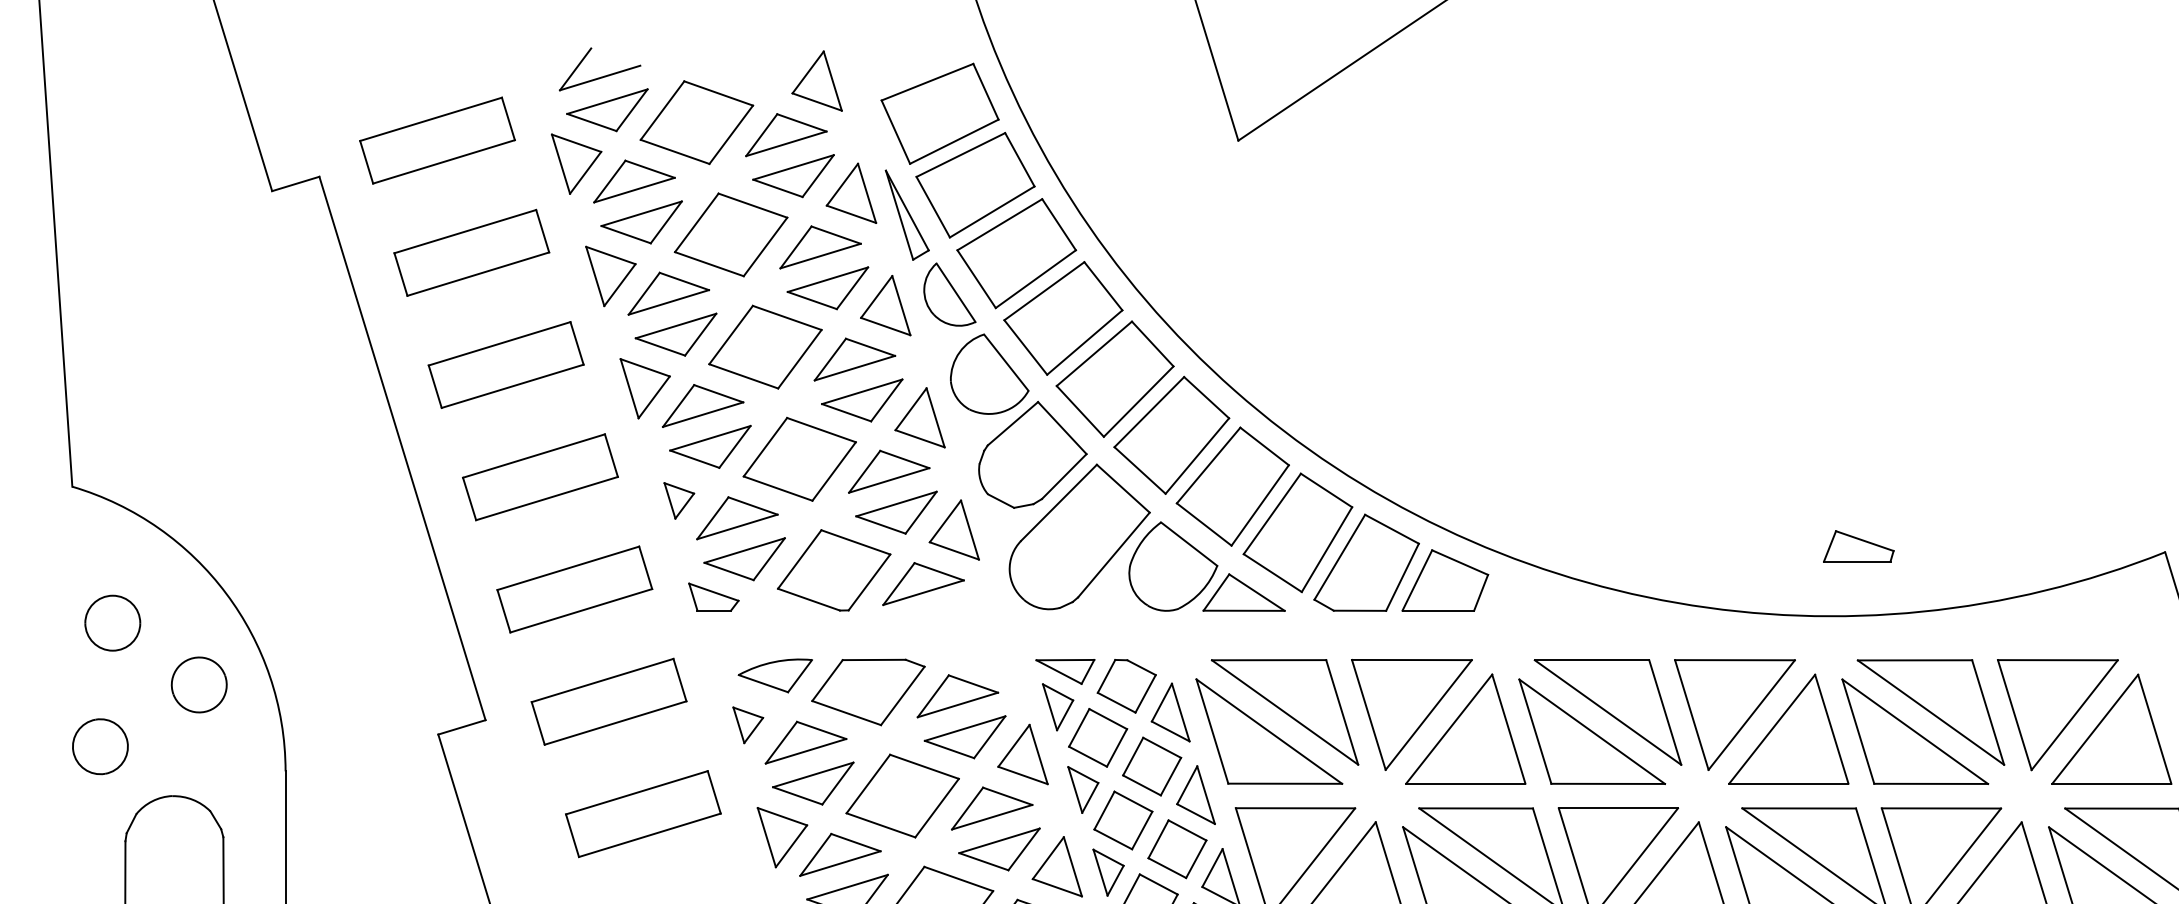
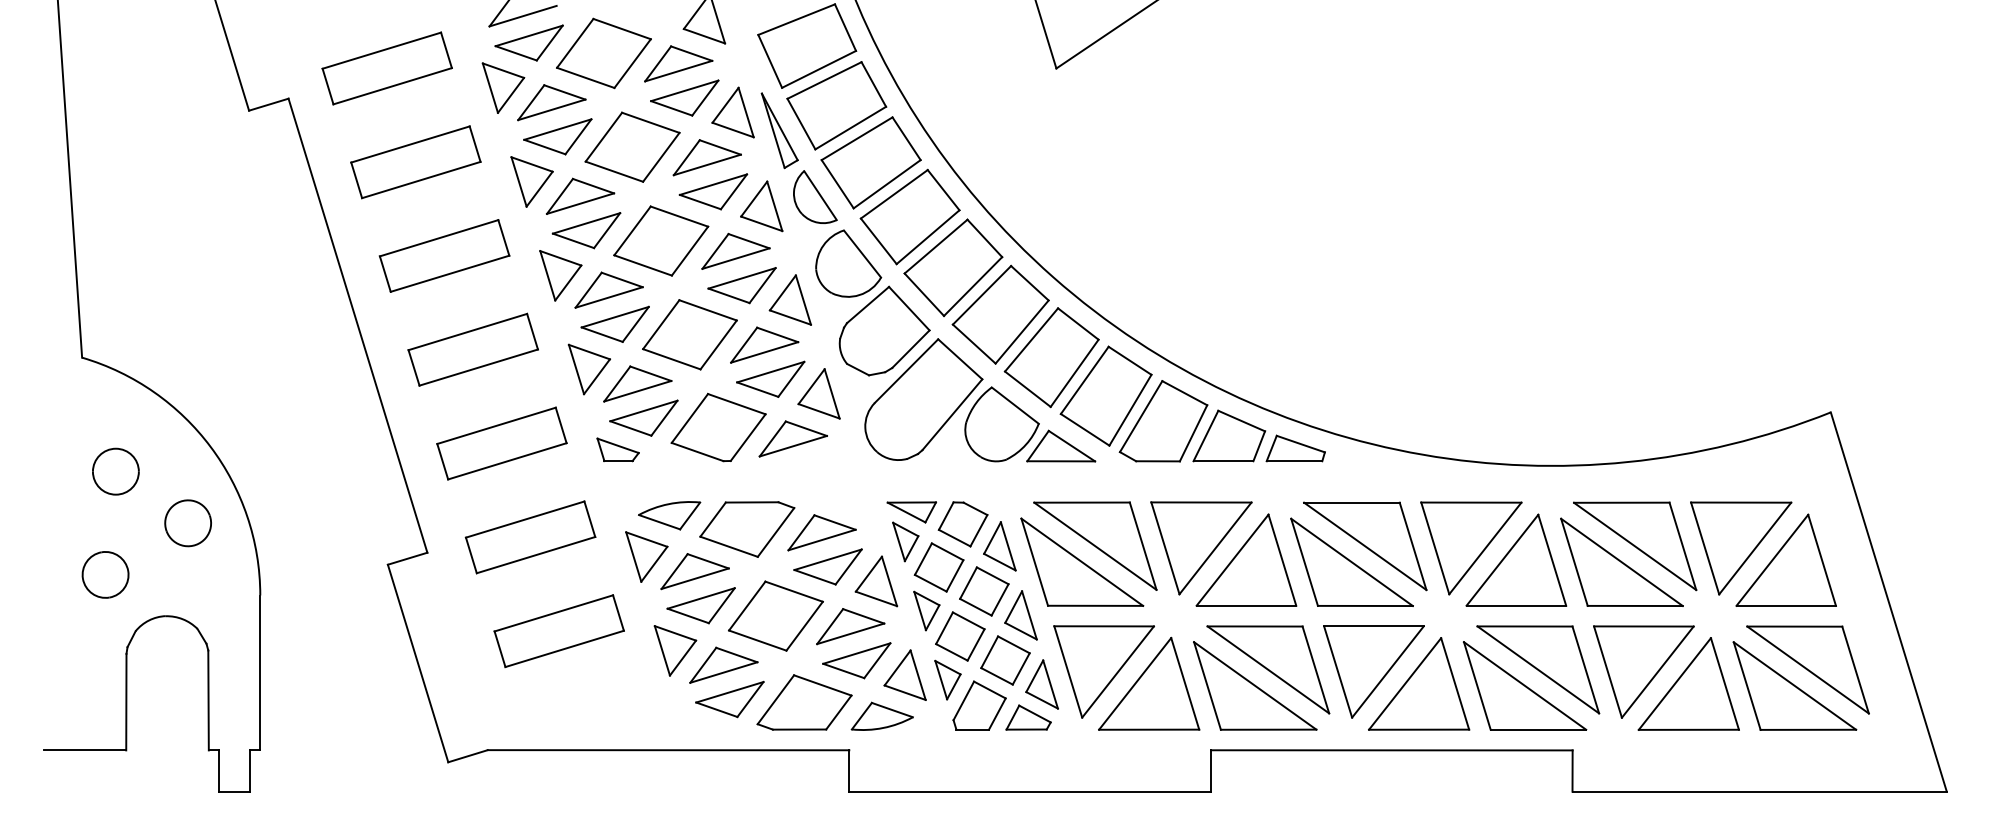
part: (678, 500) -> (588, 369), size x1.67
part: (1858, 546) -> (1295, 448), moved
part: (747, 724) -> (646, 556), size x1.67

